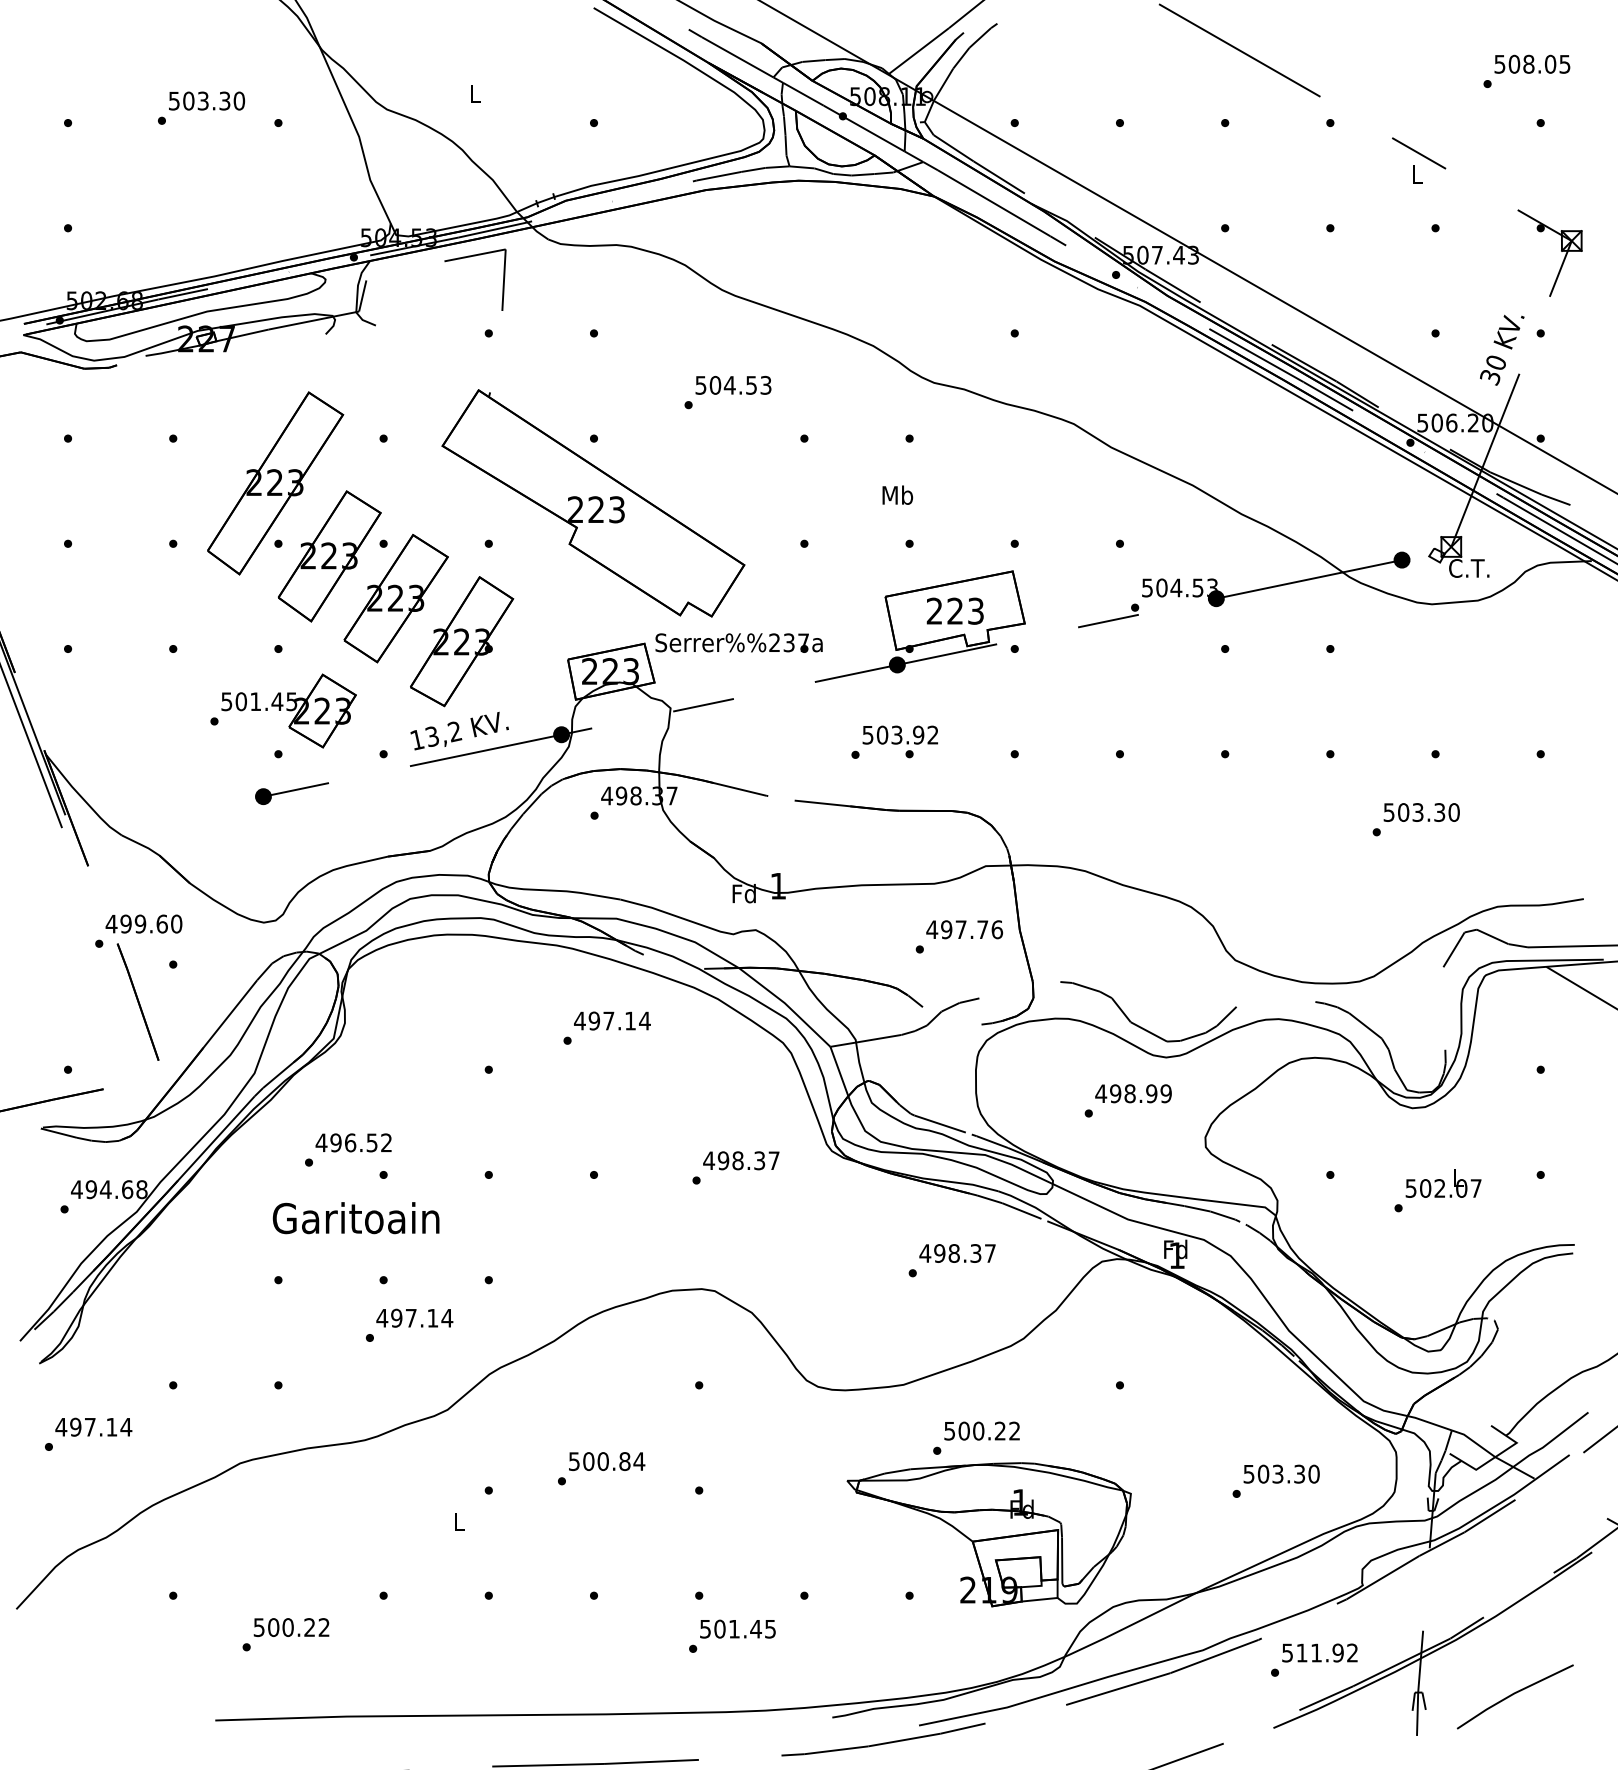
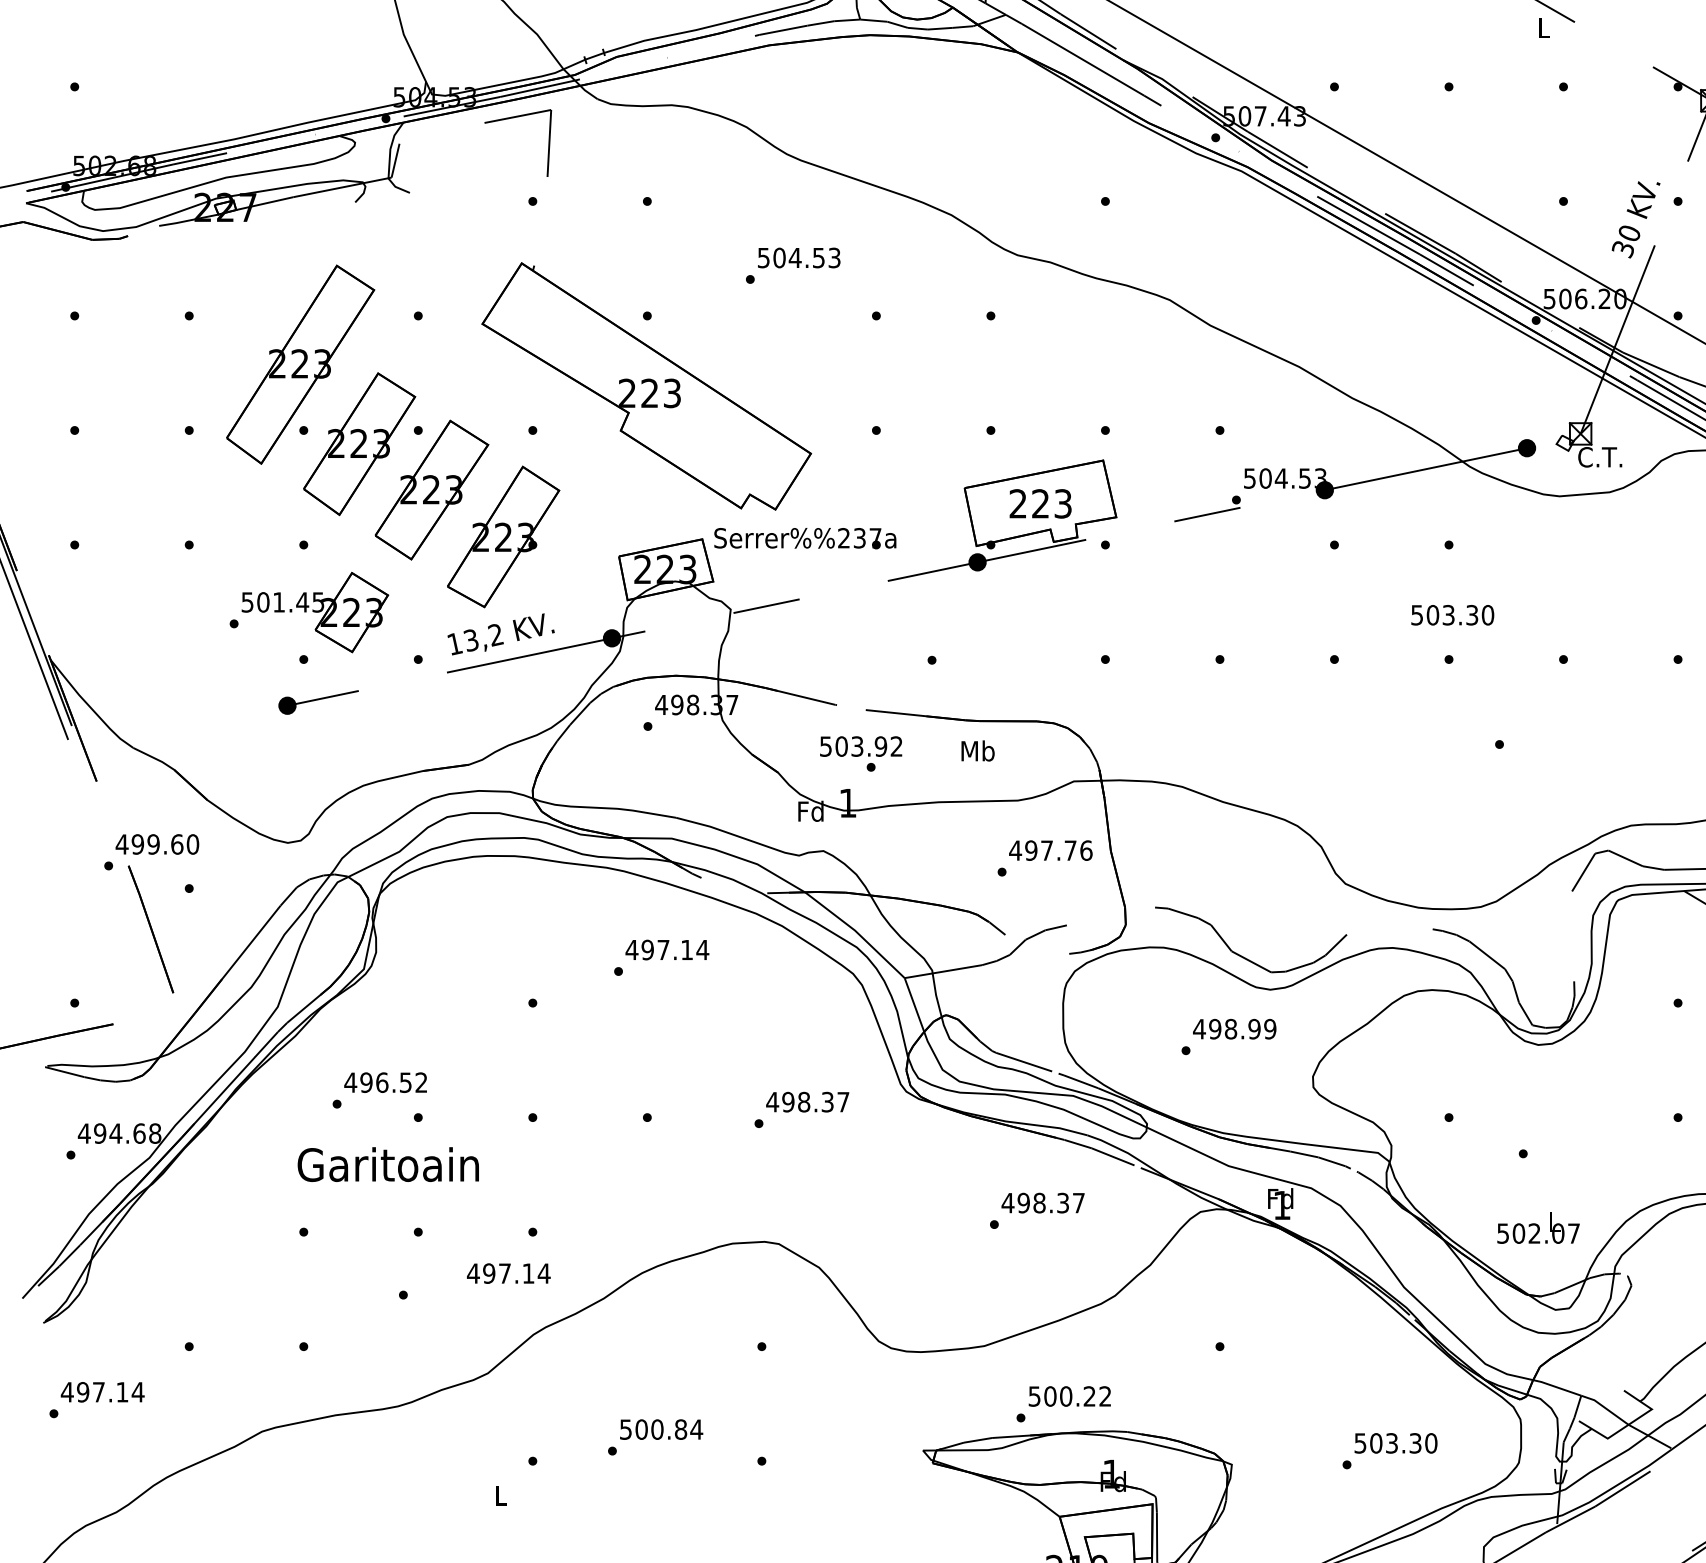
text: (897, 494) -> (977, 750), moved
text: (899, 741) -> (860, 753), moved
text: (1421, 812) -> (1452, 615), moved
text: (1443, 1183) -> (1538, 1228), moved
text: (414, 1317) -> (508, 1272), moved

